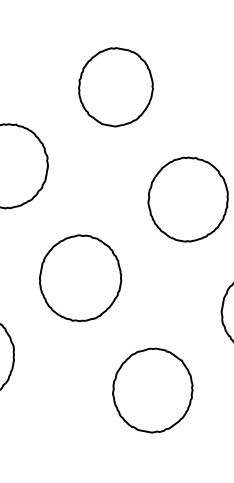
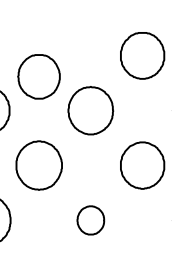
part: (114, 86) -> (38, 76), moved
part: (152, 390) -> (90, 220), size x0.6

